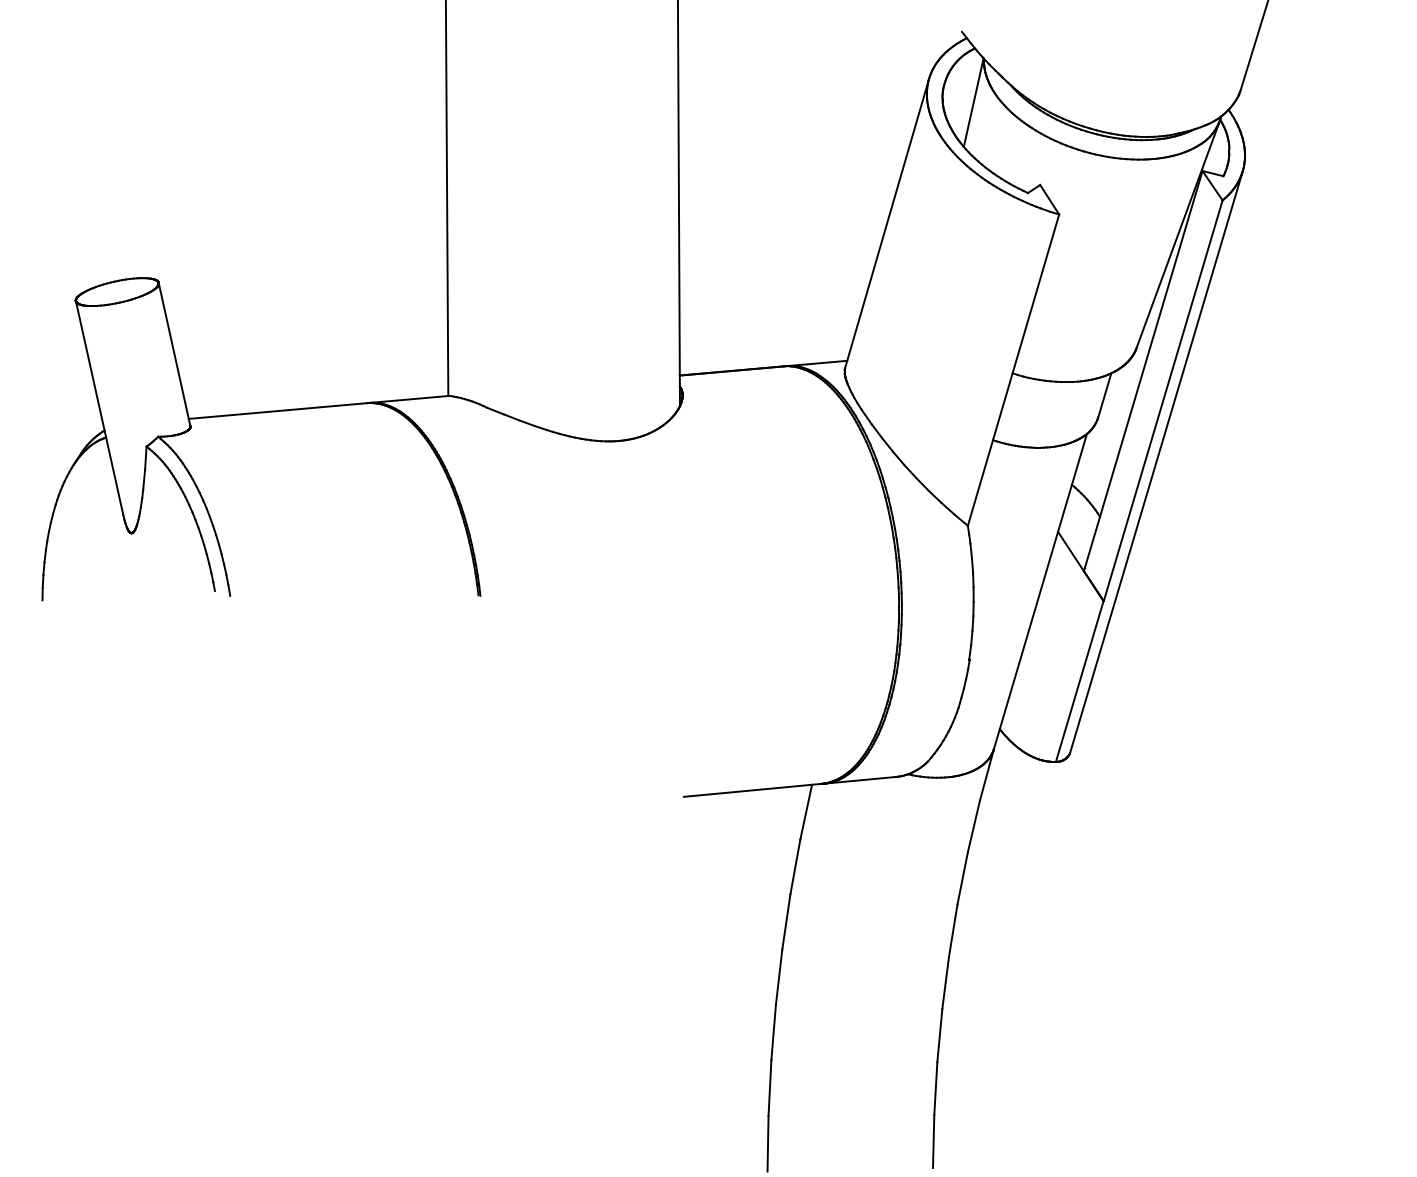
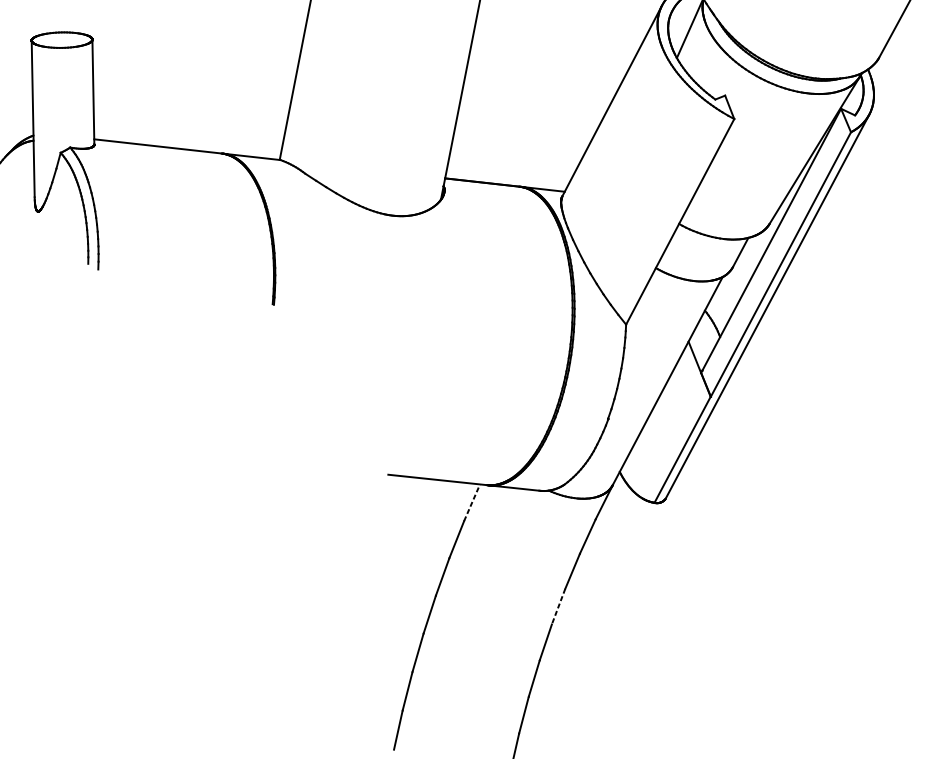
line: (806, 812) -> (472, 503), solid -> dashed
line: (953, 930) -> (558, 606), solid -> dashed

